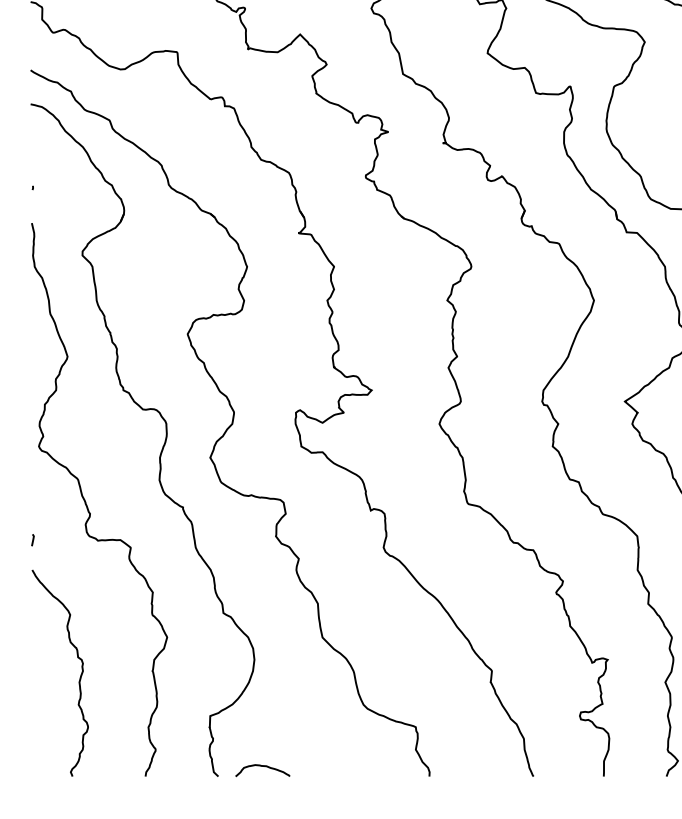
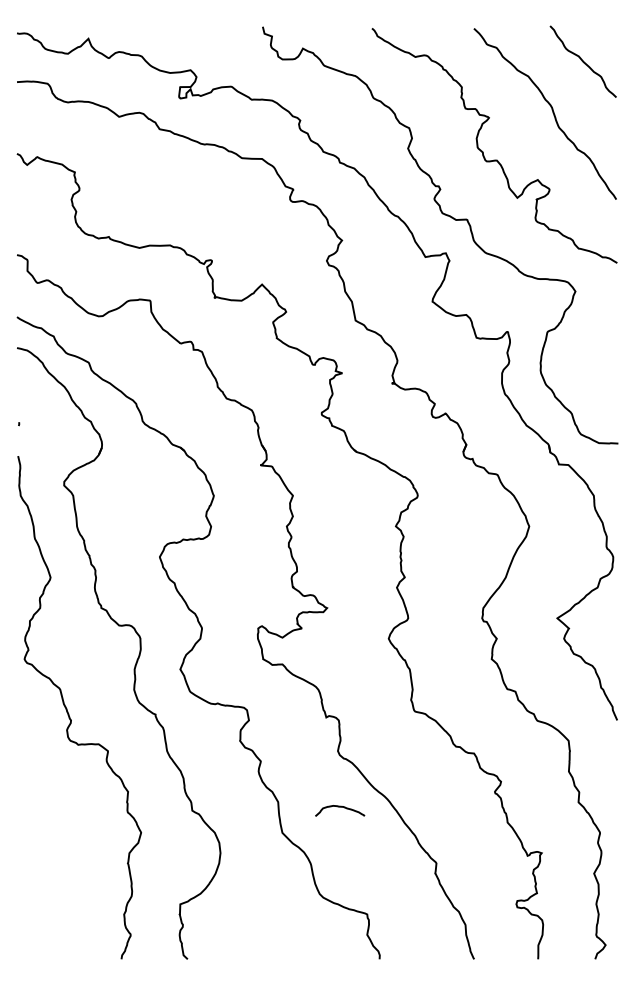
line: (32, 539) -> (18, 743), removed
curve: (79, 676) -> (61, 868), removed
curve: (263, 766) -> (340, 807), moved

